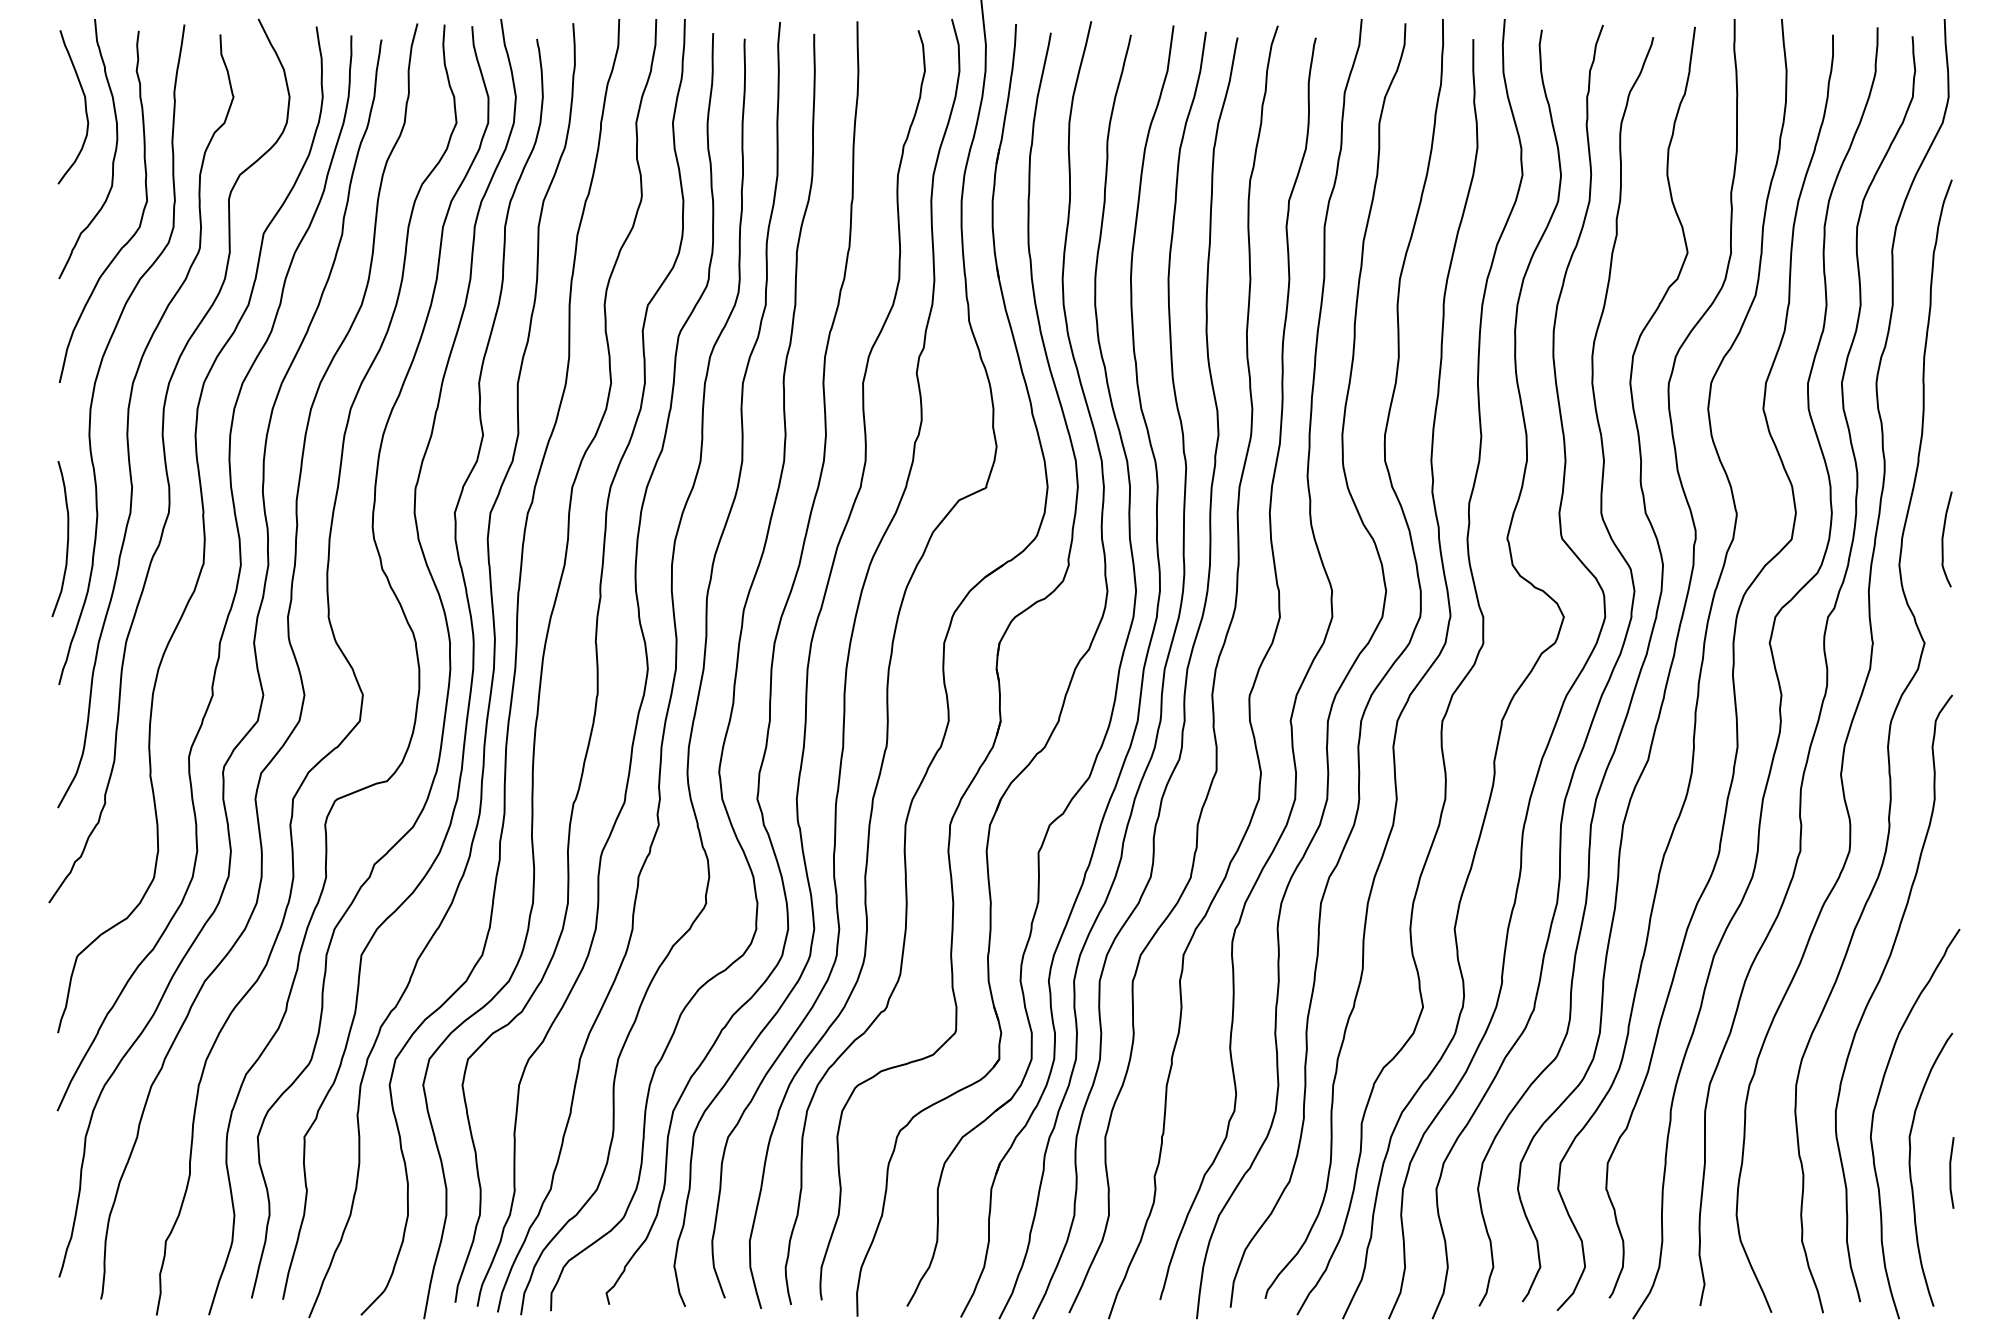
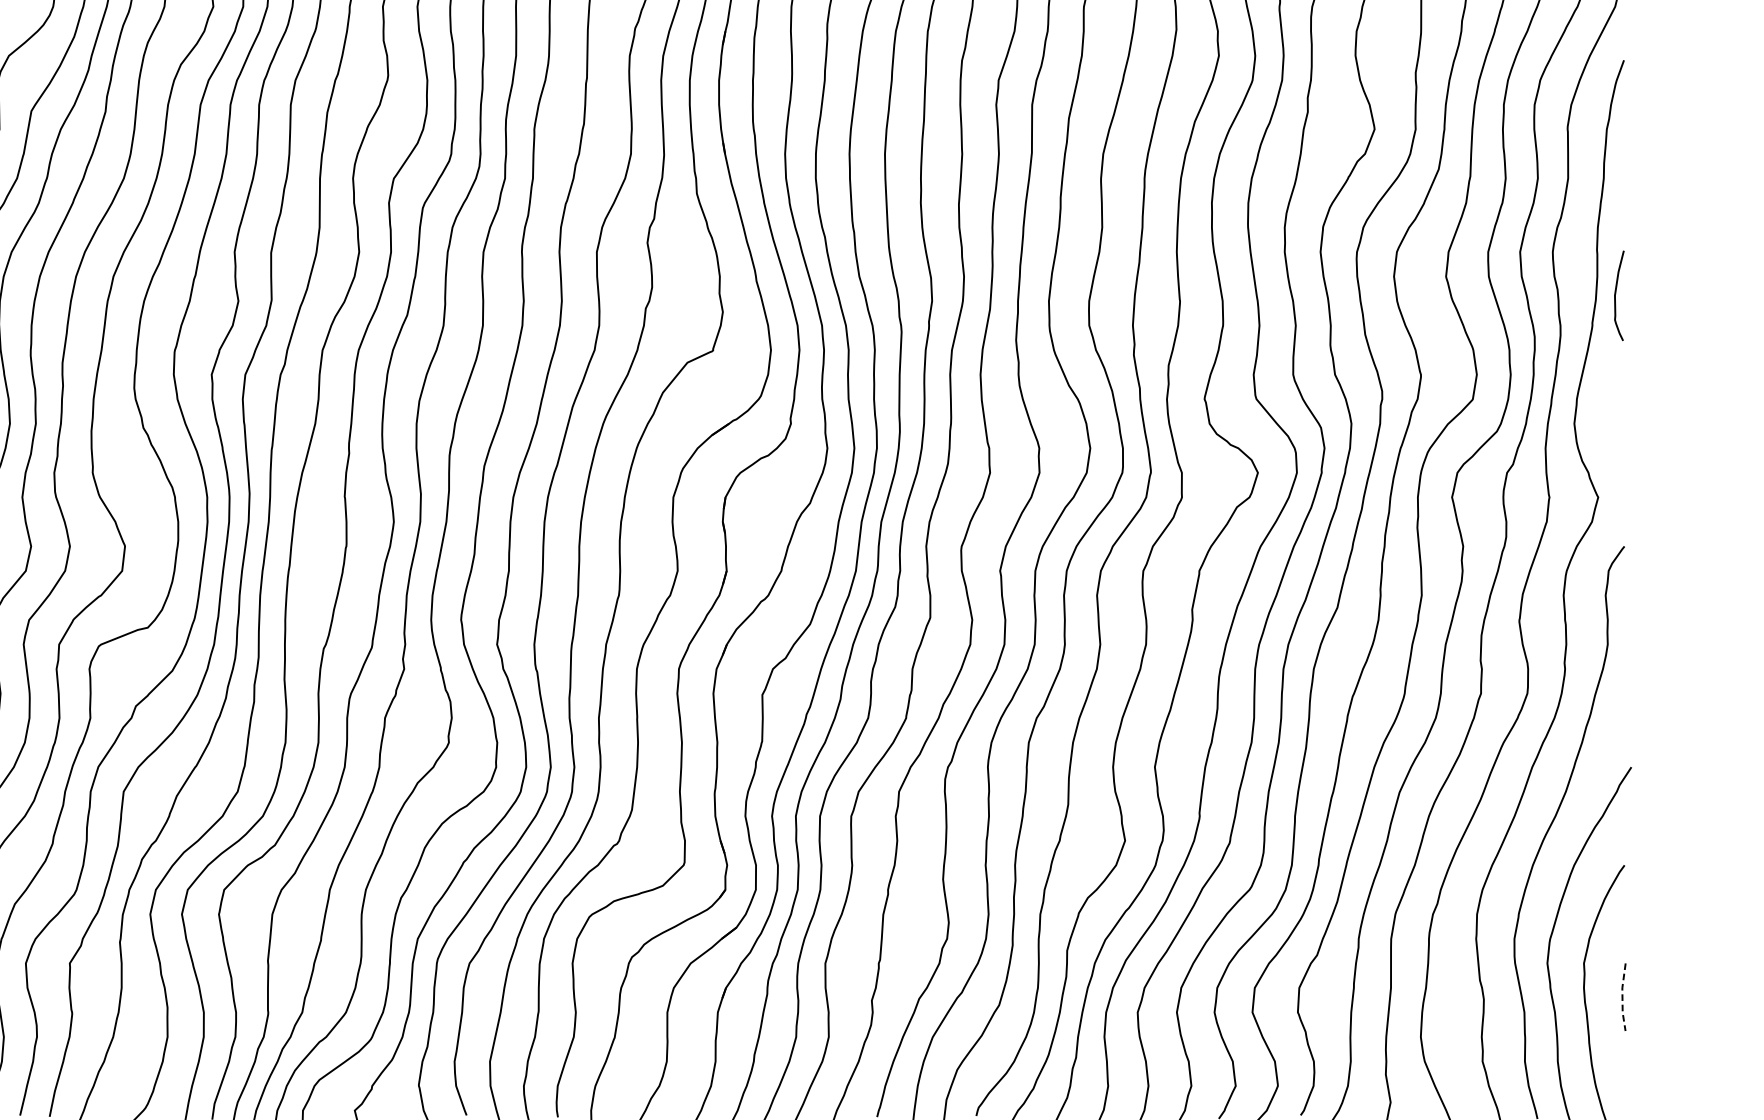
curve: (1943, 539) -> (1616, 295), moved
line: (1950, 1172) -> (1622, 996), solid -> dashed

